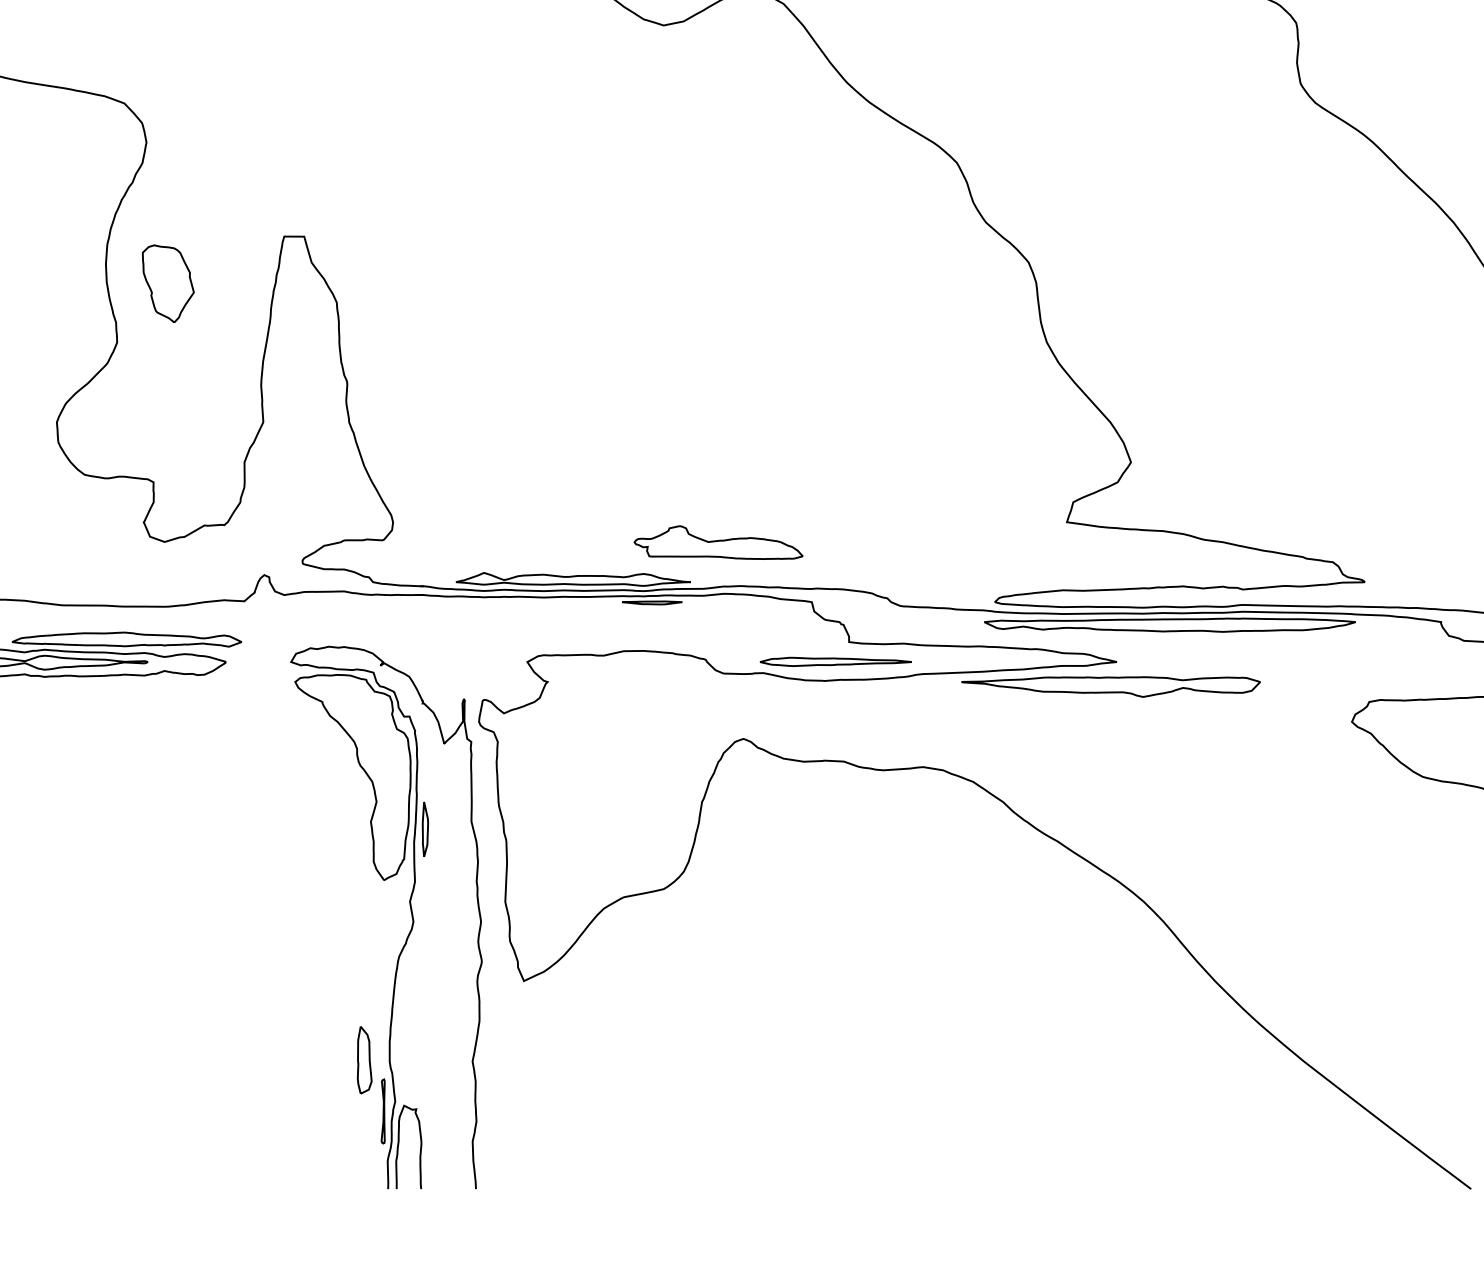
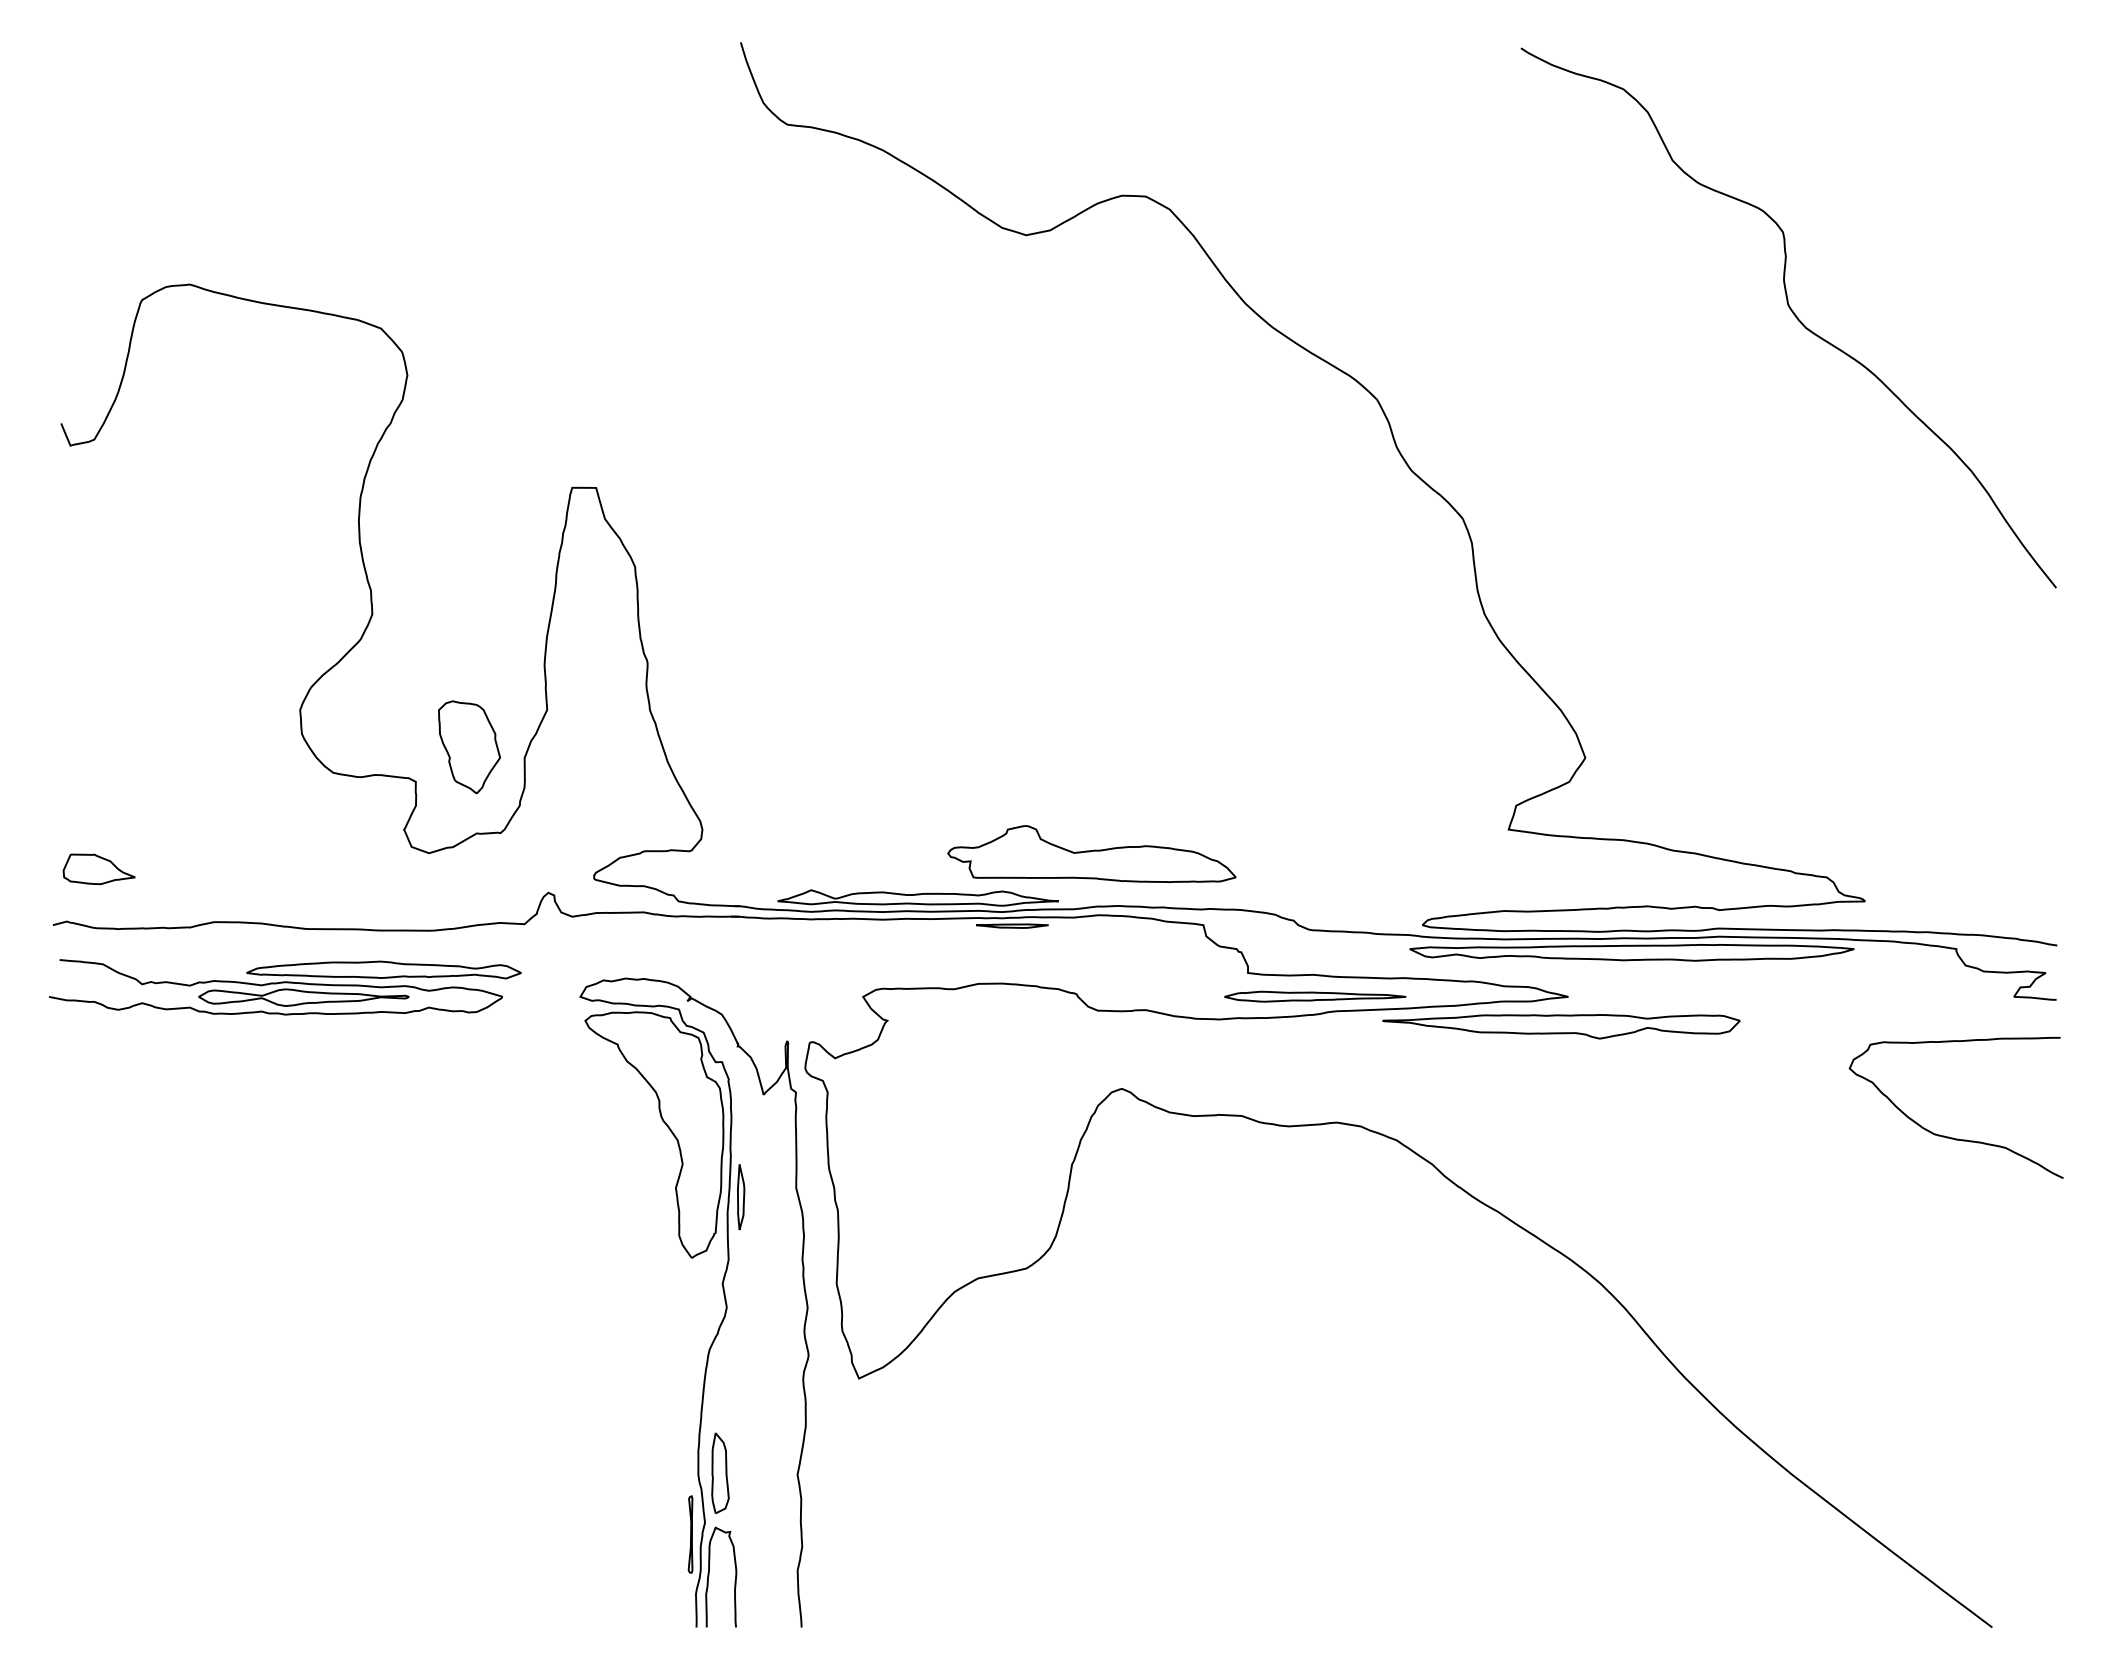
part: (168, 283) -> (469, 746), moved
part: (718, 542) -> (1091, 853), size x1.43
part: (836, 661) -> (1315, 996), moved
part: (364, 1059) -> (720, 1472), moved

